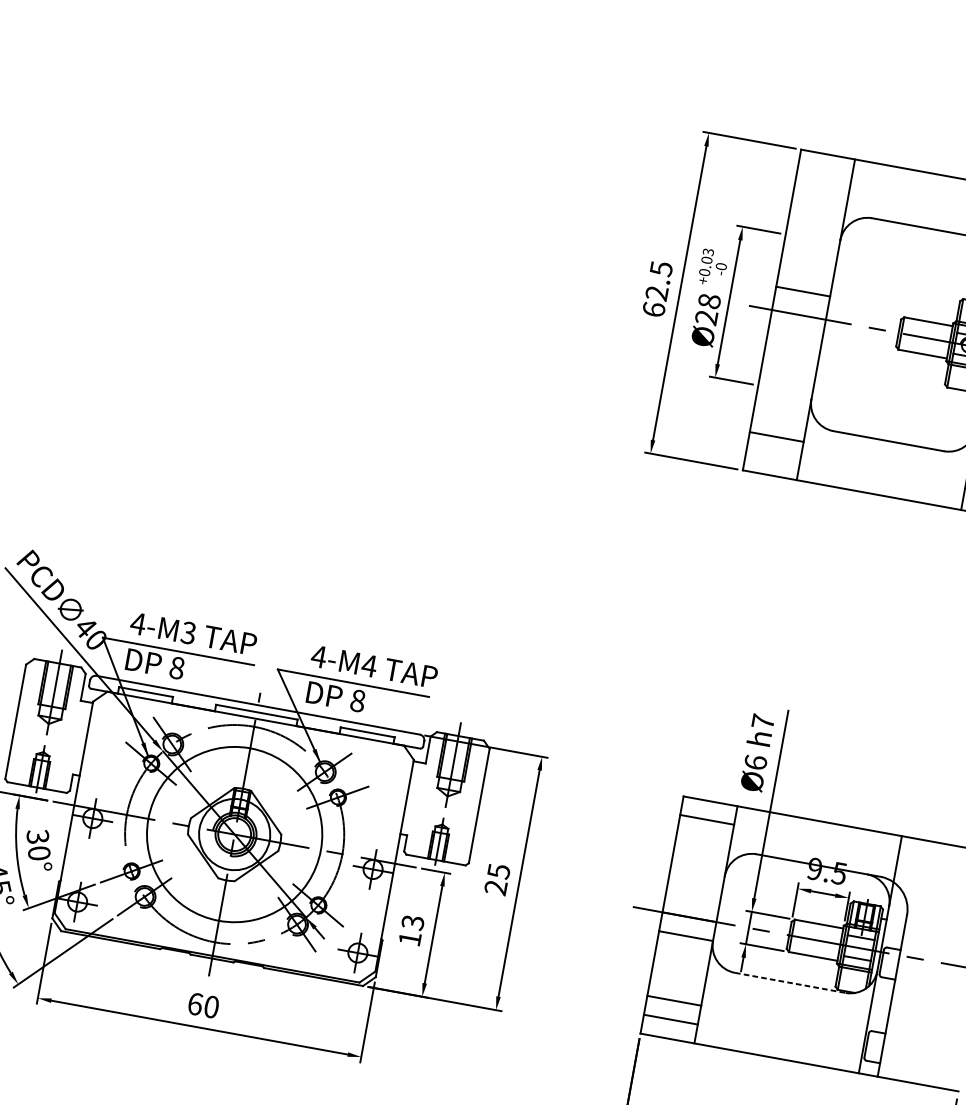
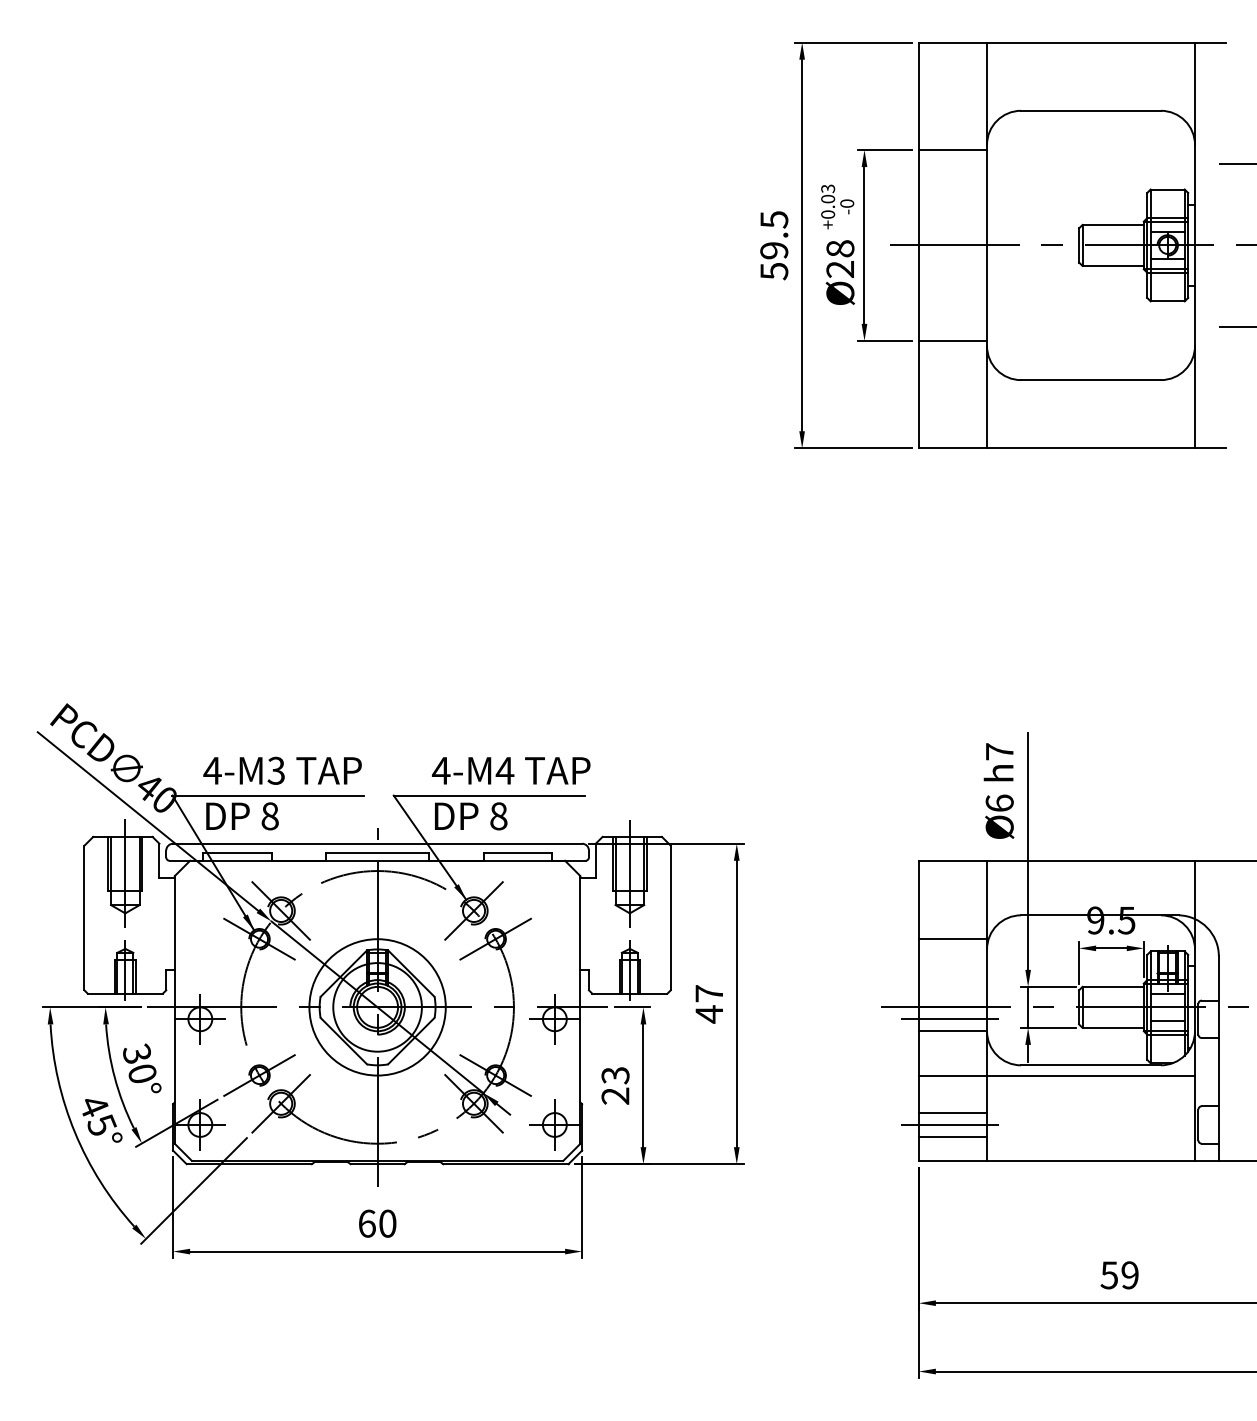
line: (802, 291) -> (952, 150), moved
text: (655, 301) -> (774, 261), 62.5 -> 59.5
line: (776, 436) -> (952, 340), moved
line: (706, 820) -> (952, 939), moved
circle: (234, 834) -> (377, 1007), size x0.62
text: (497, 879) -> (709, 1004), 25 -> 47
line: (685, 926) -> (950, 1019), added
text: (410, 938) -> (615, 1095), 13 -> 23
line: (790, 983) -> (1091, 1065), dashed -> solid
line: (761, 985) -> (1056, 1075), added
line: (670, 1009) -> (950, 1124), added

